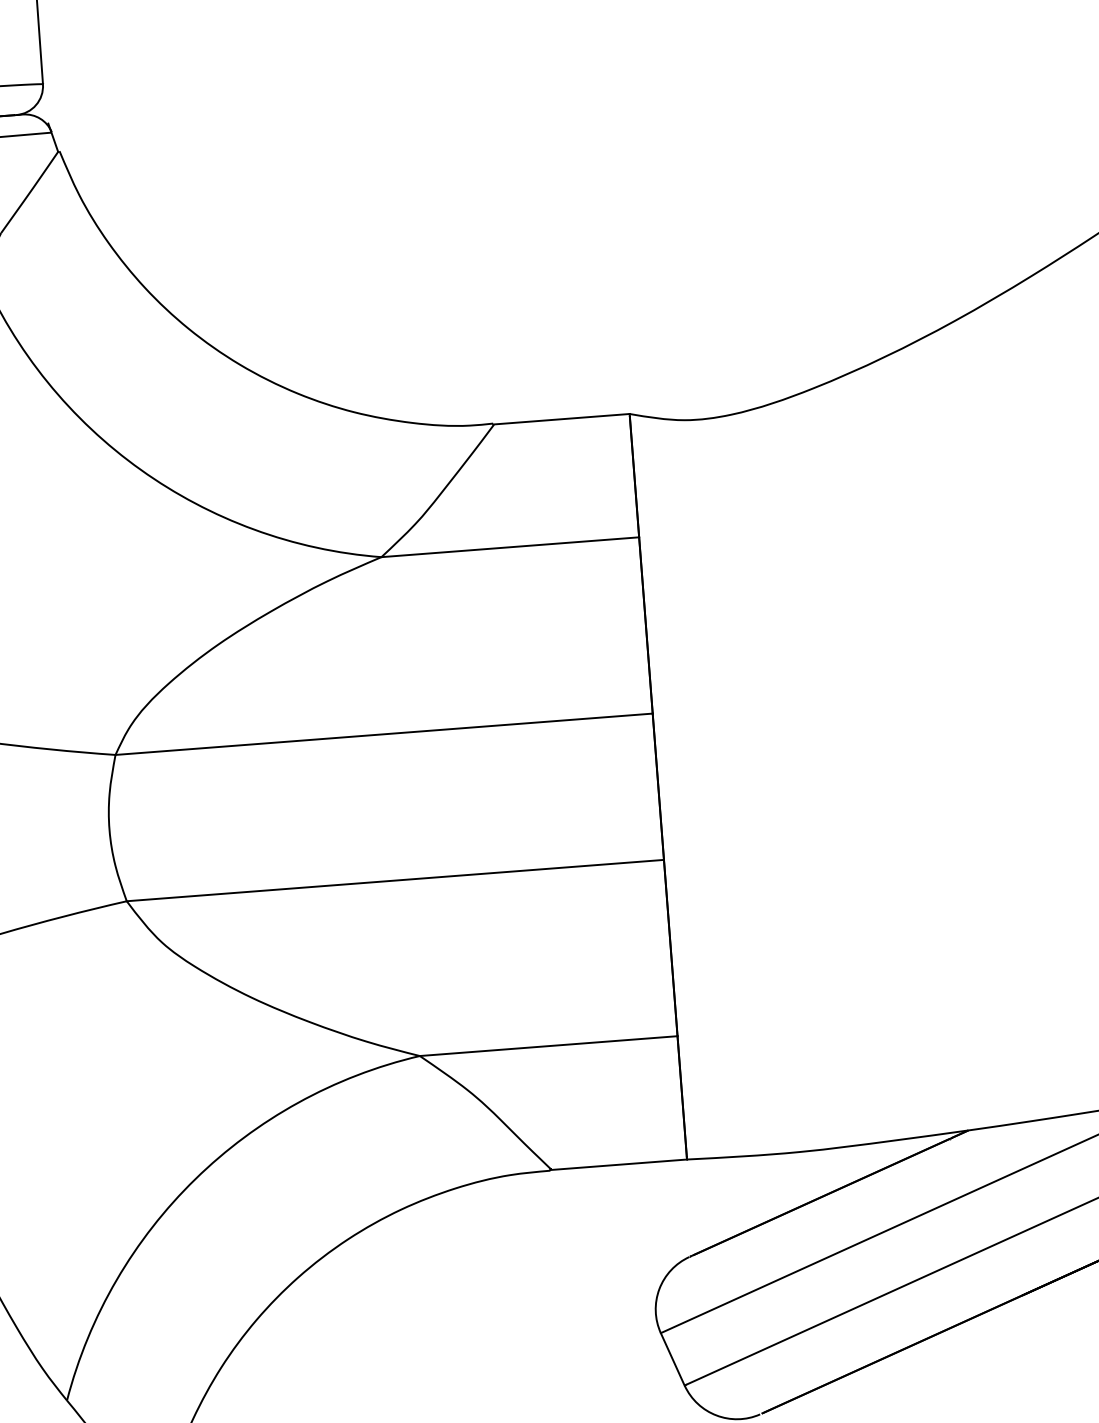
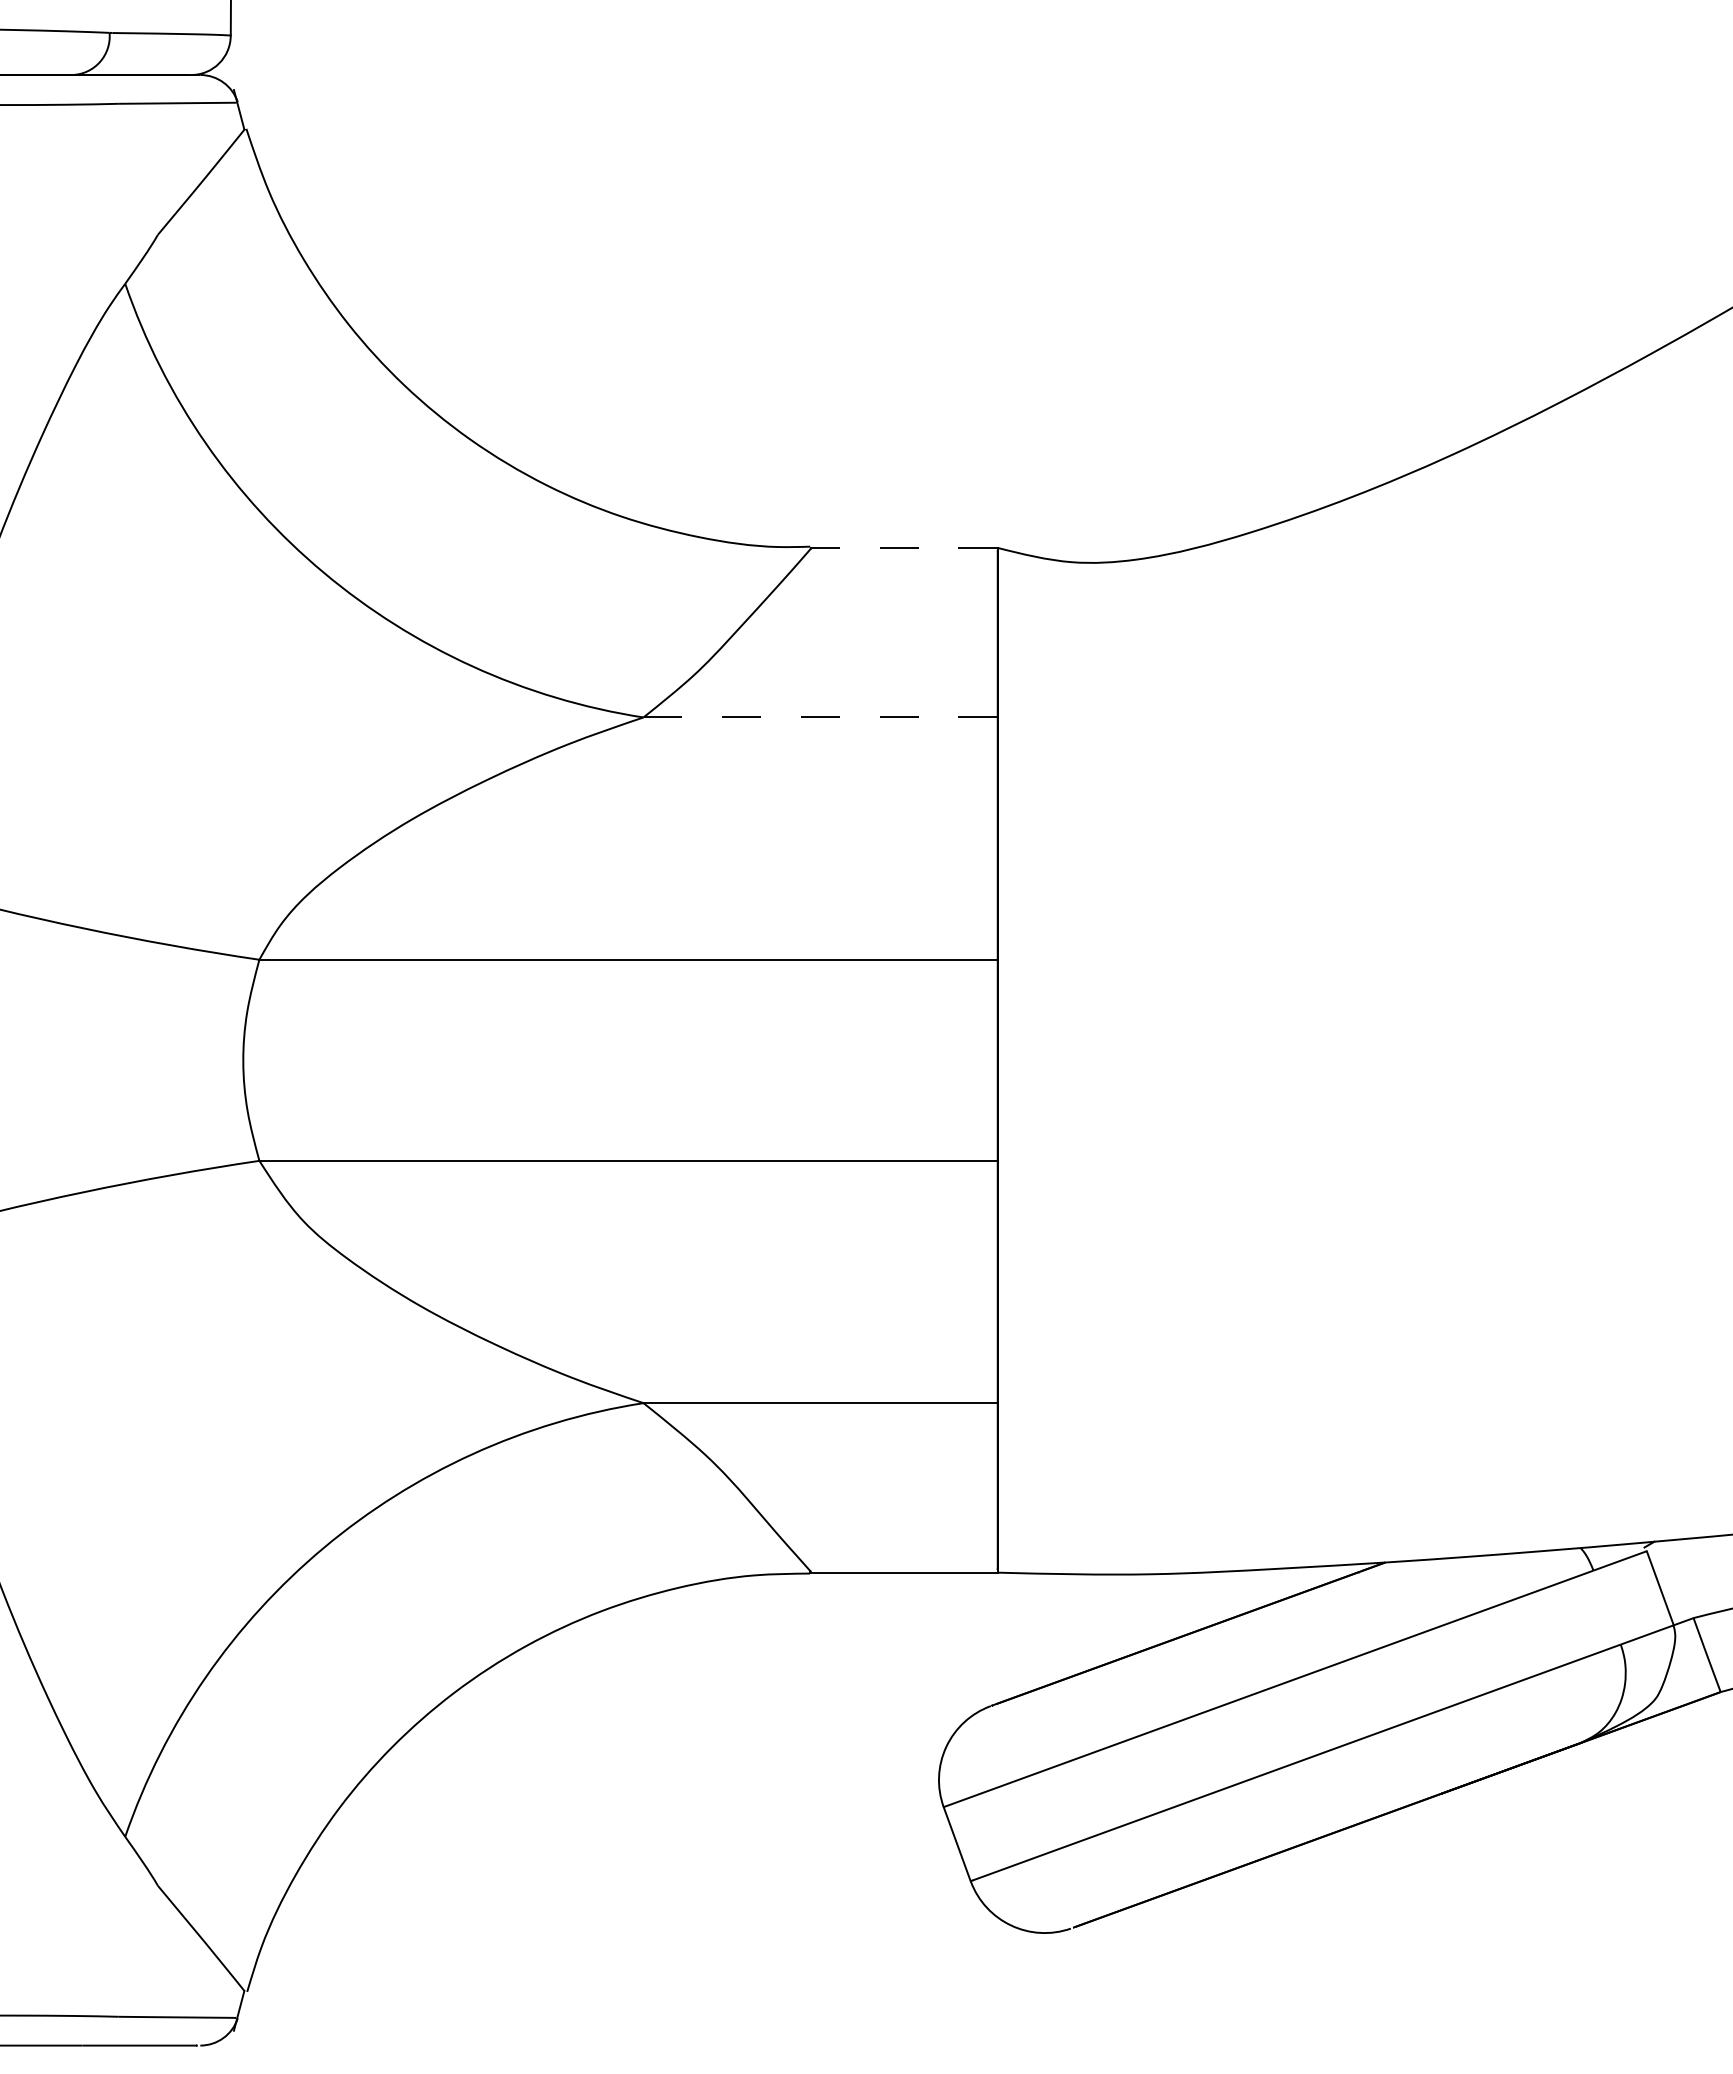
line: (561, 418) -> (904, 547), solid -> dashed
line: (510, 547) -> (820, 717), solid -> dashed

